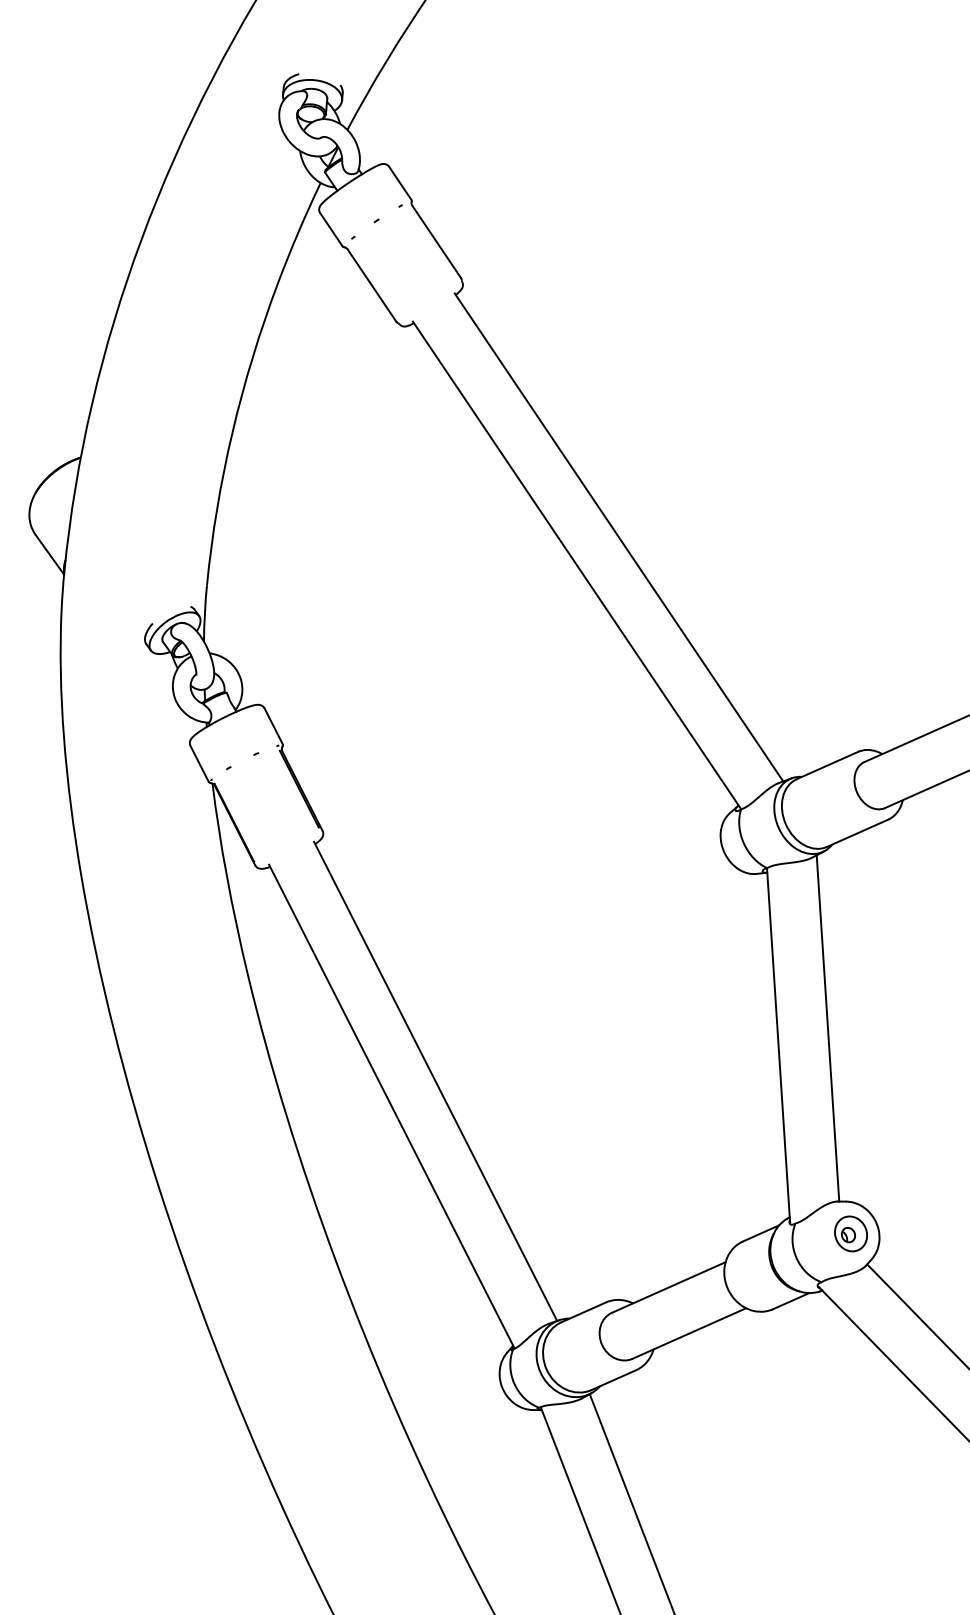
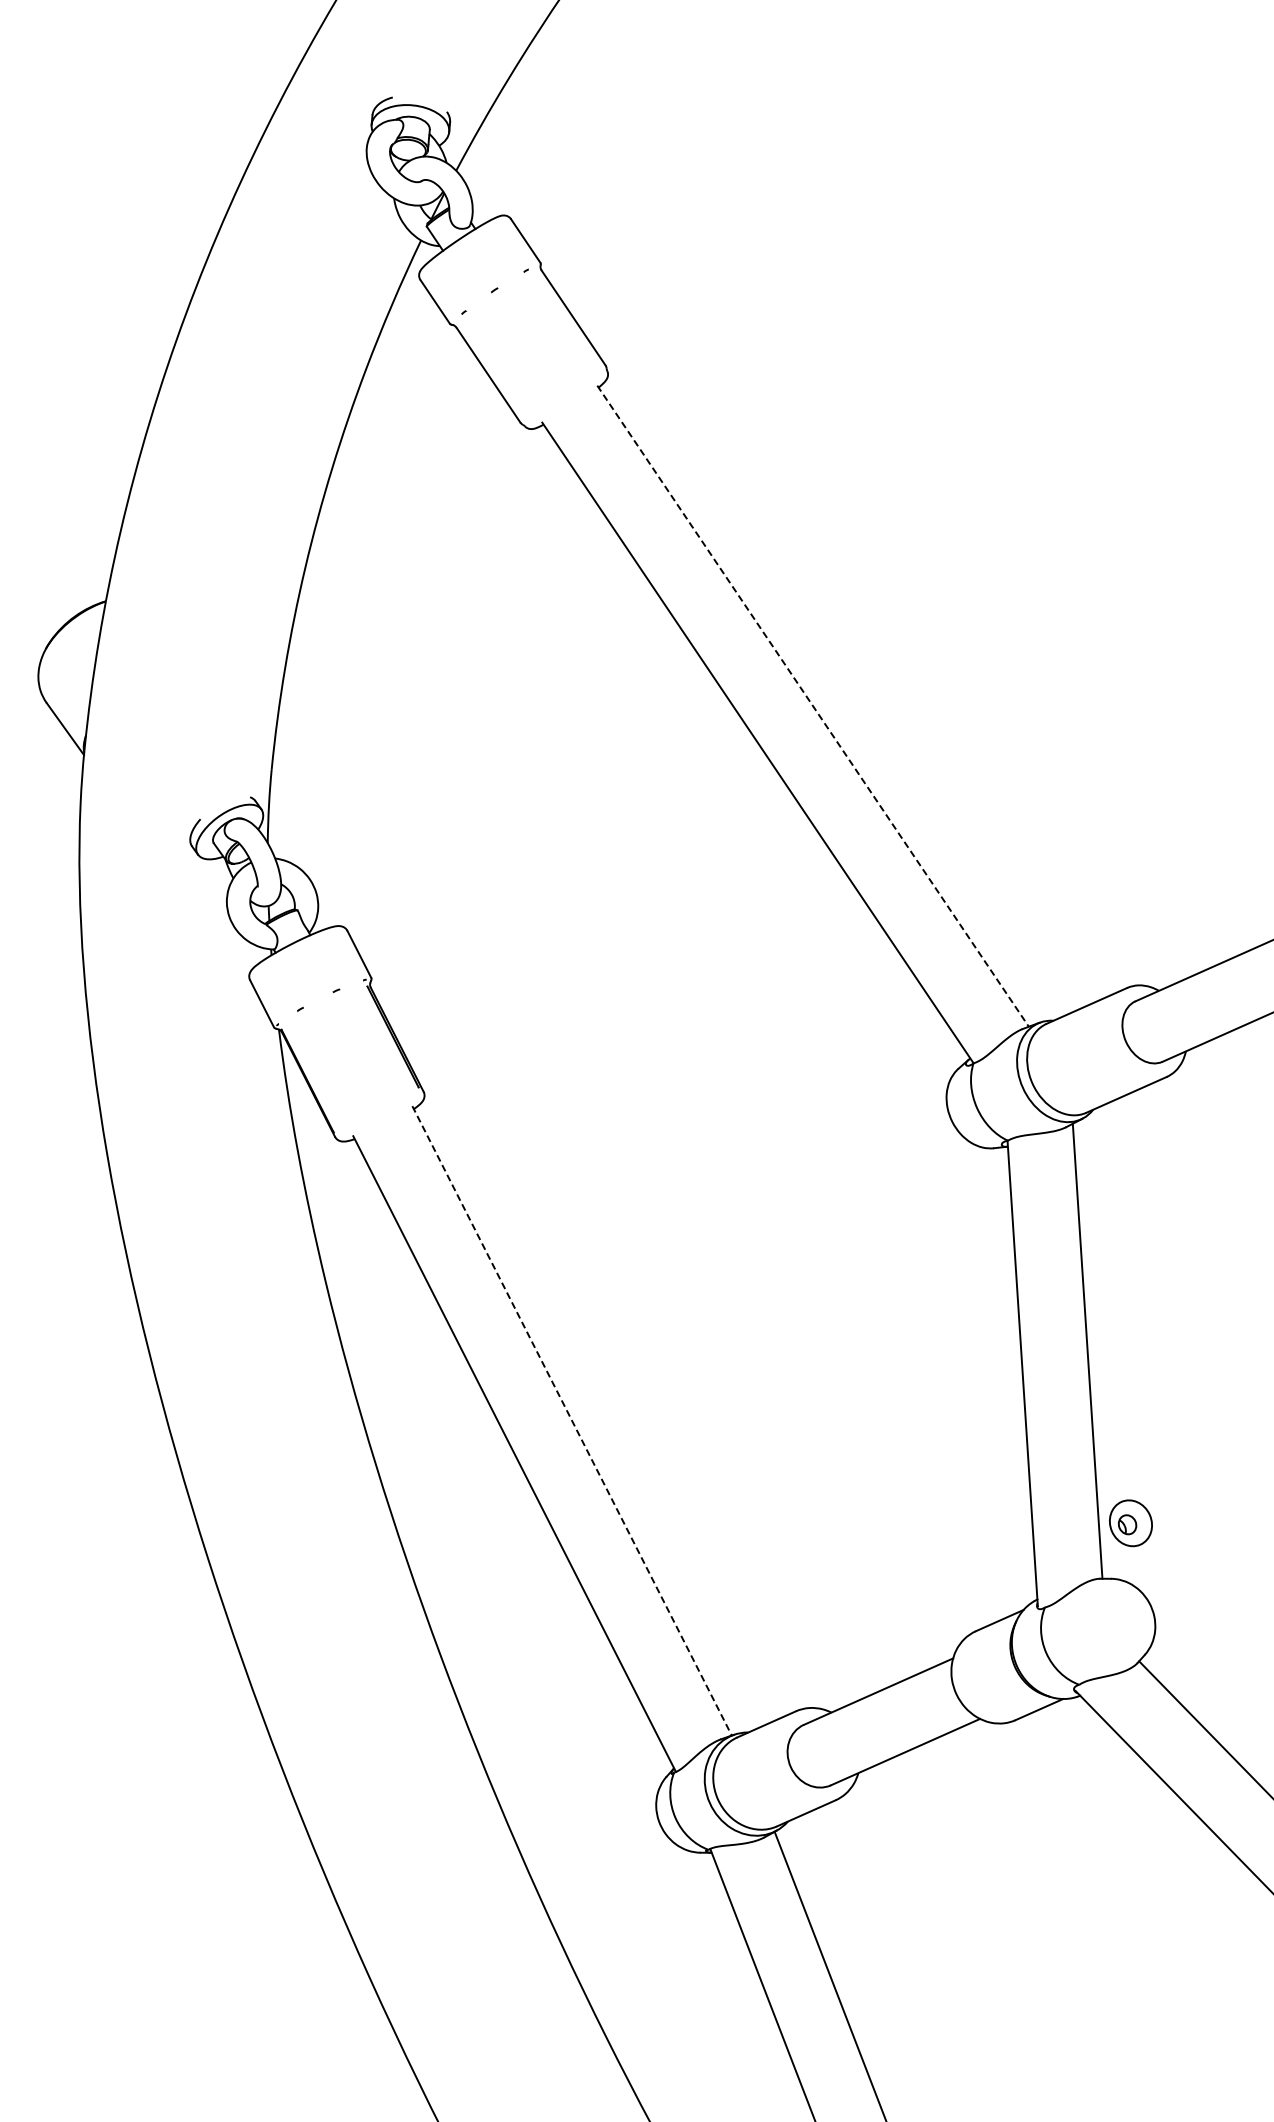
line: (619, 537) -> (813, 706), solid -> dashed
line: (435, 1081) -> (572, 1420), solid -> dashed
part: (850, 1234) -> (1130, 1523), moved

